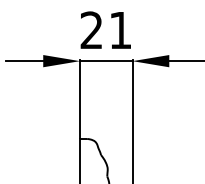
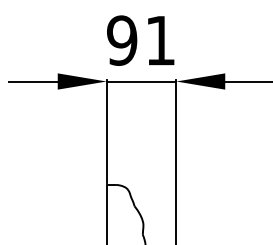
text: (91, 30) -> (122, 40), 21 -> 91

